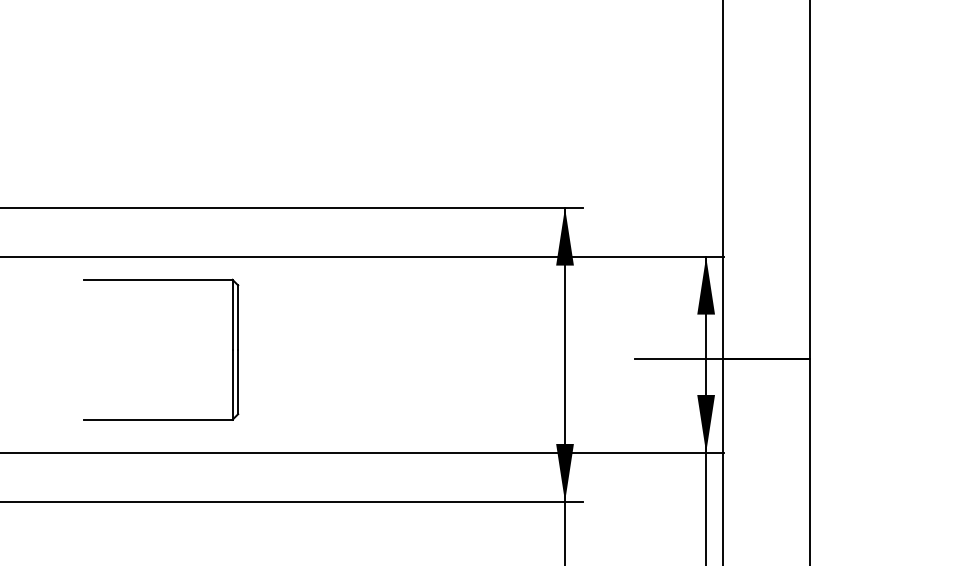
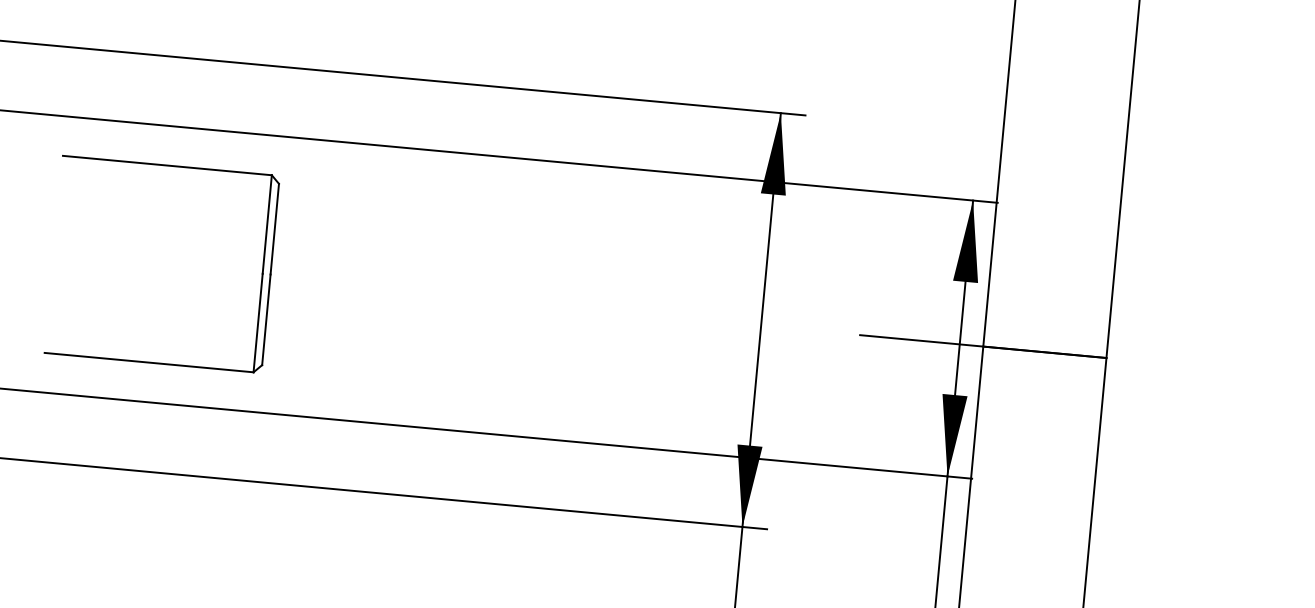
part: (161, 280) -> (171, 166), moved

